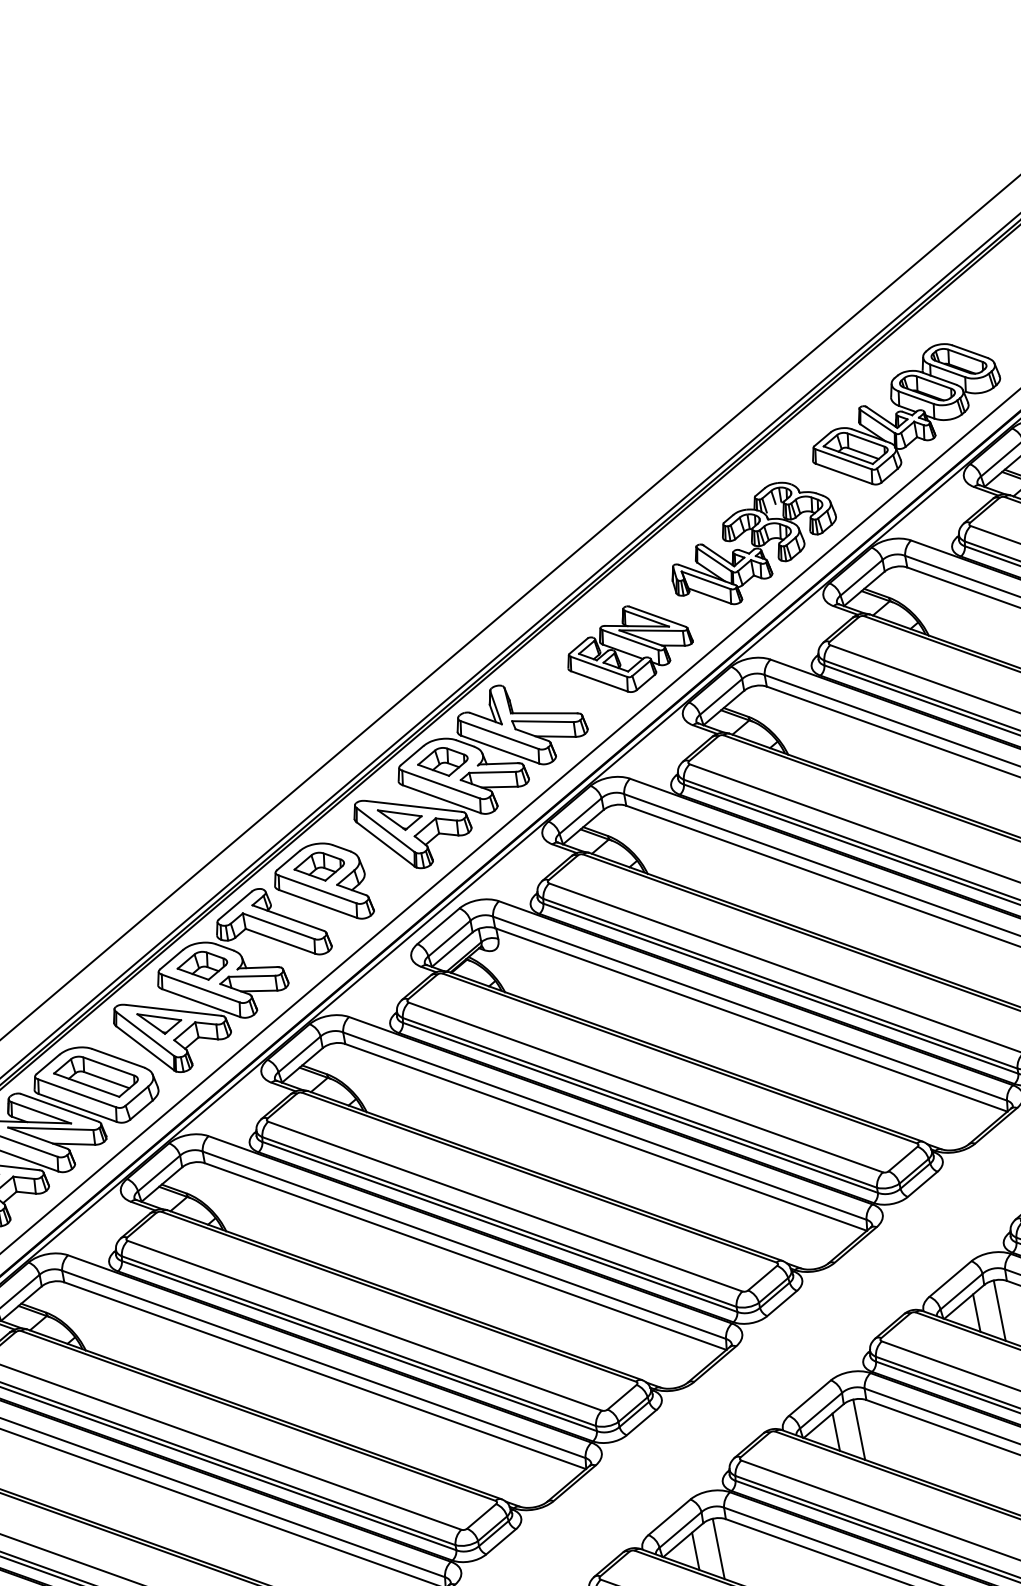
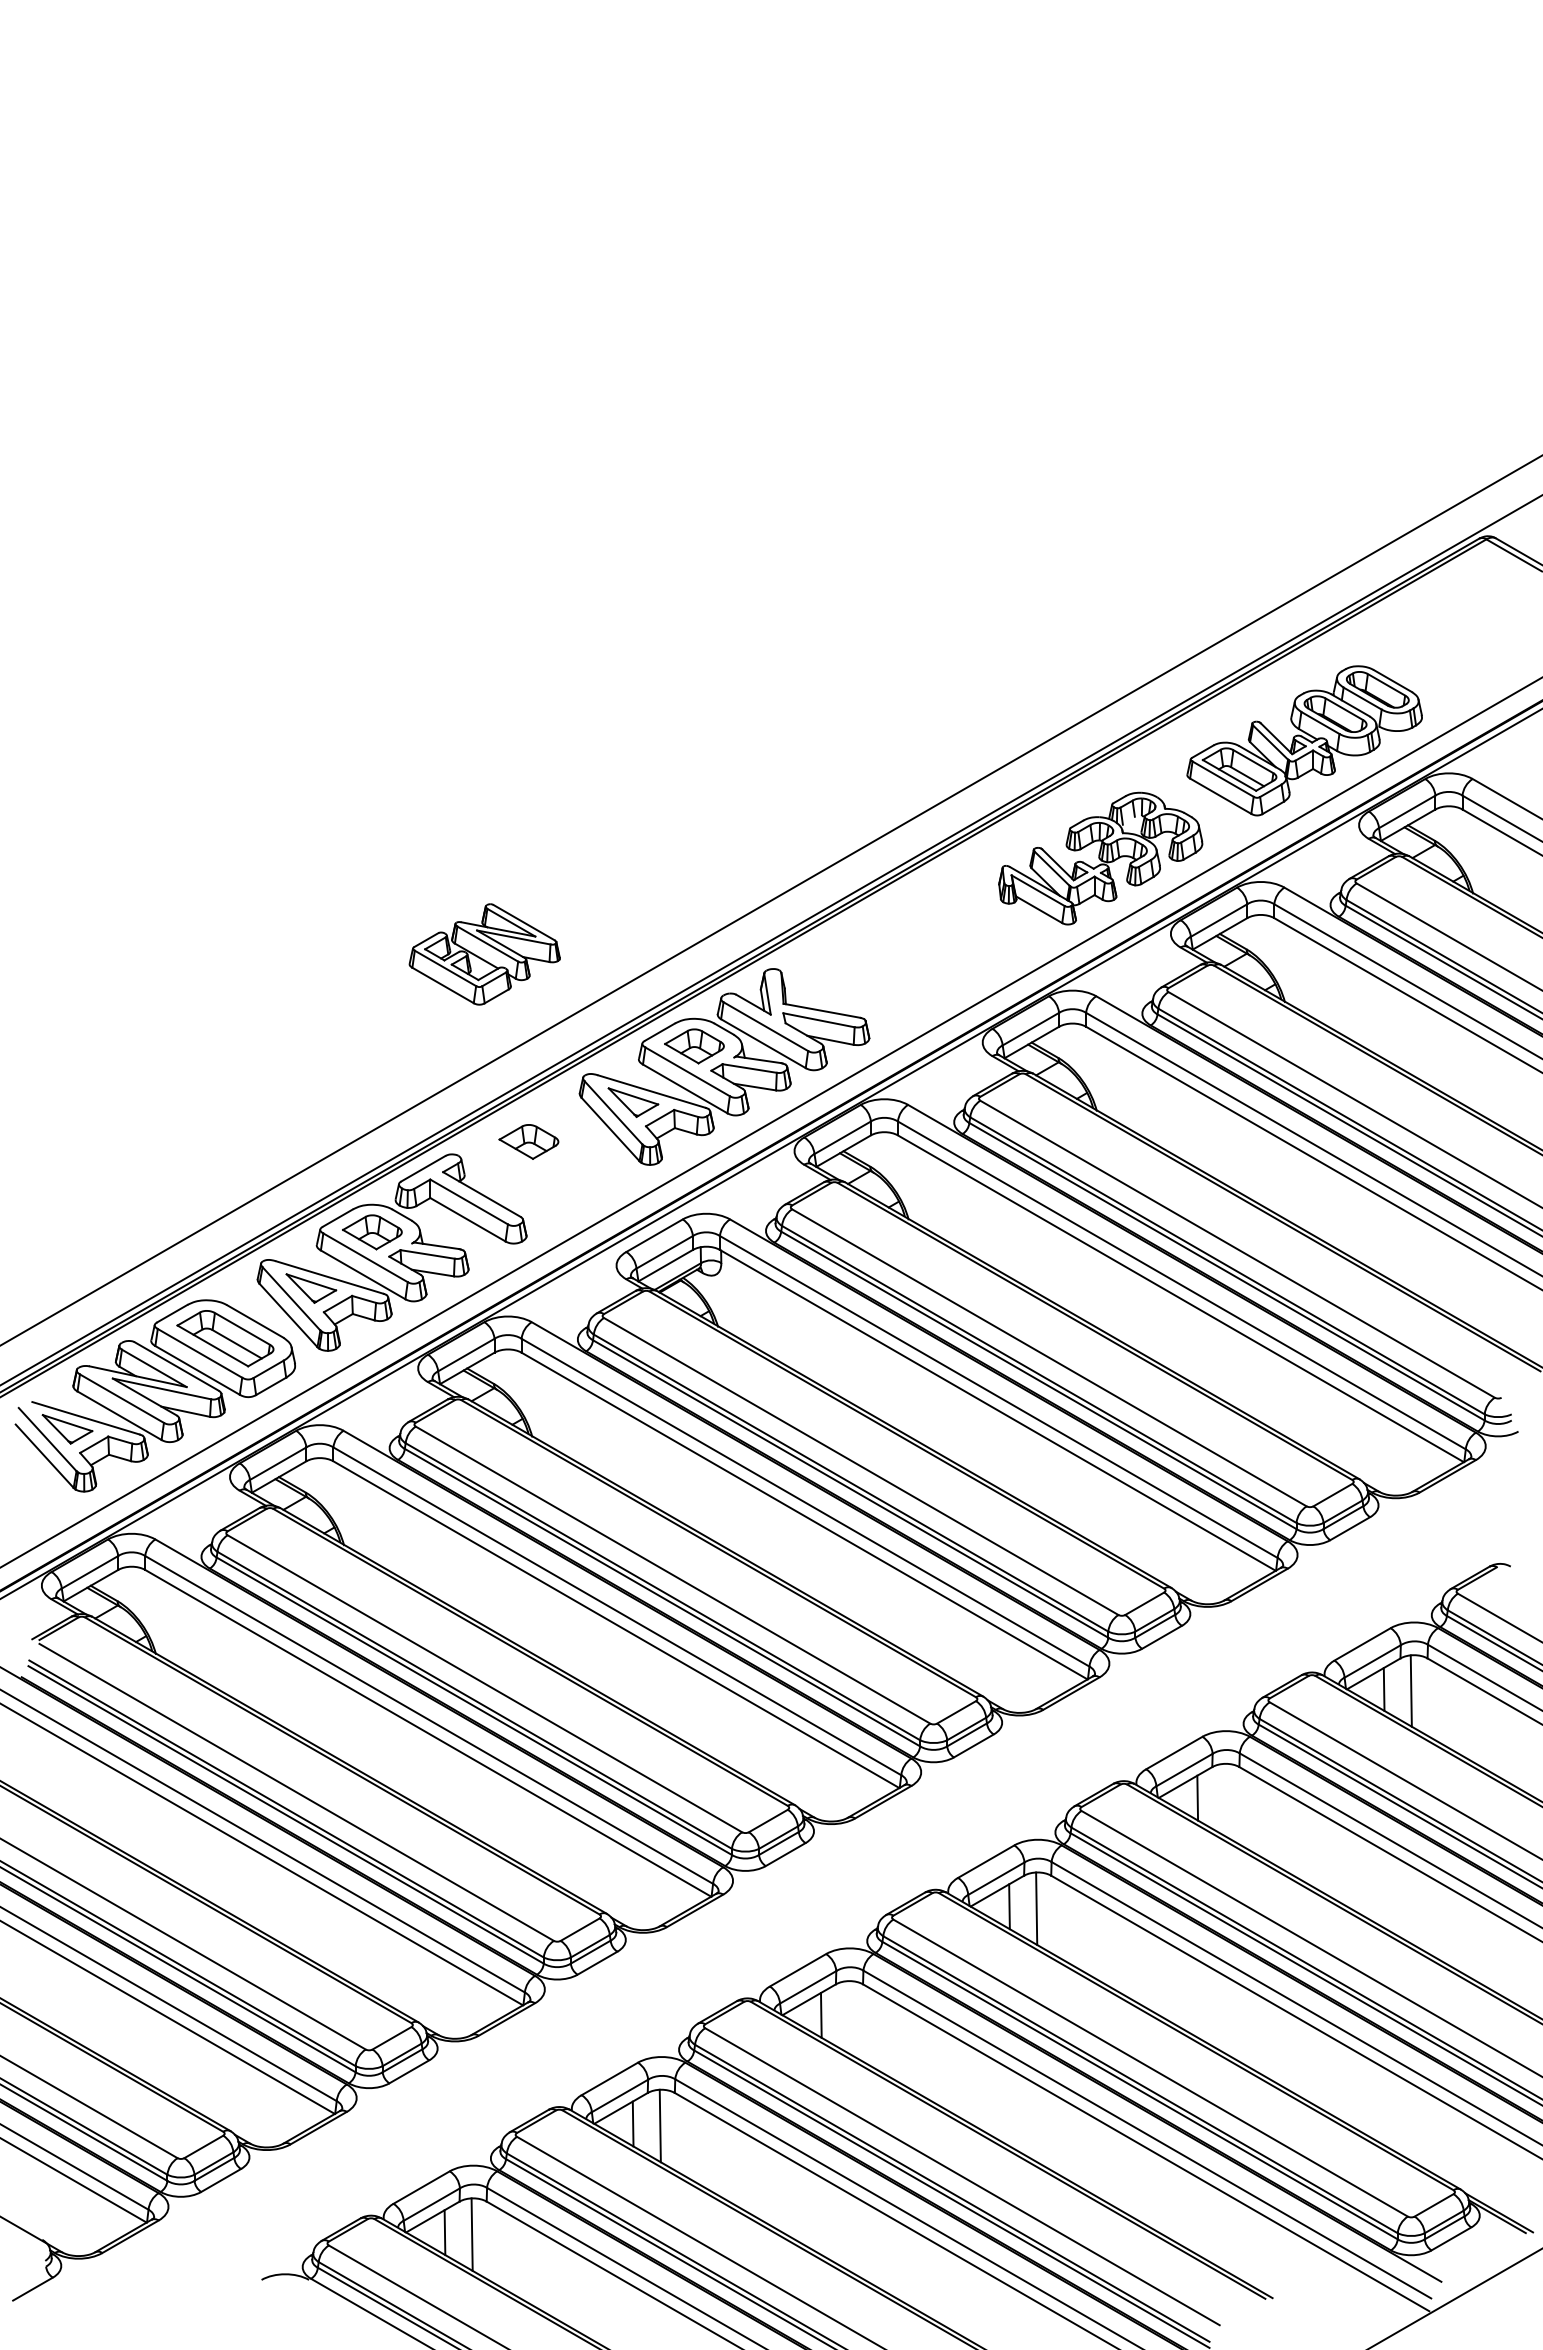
part: (629, 649) -> (484, 954), moved
part: (321, 884) -> (527, 1162), removed
line: (999, 1310) -> (1224, 1799), removed
line: (718, 1549) -> (848, 2017), removed

